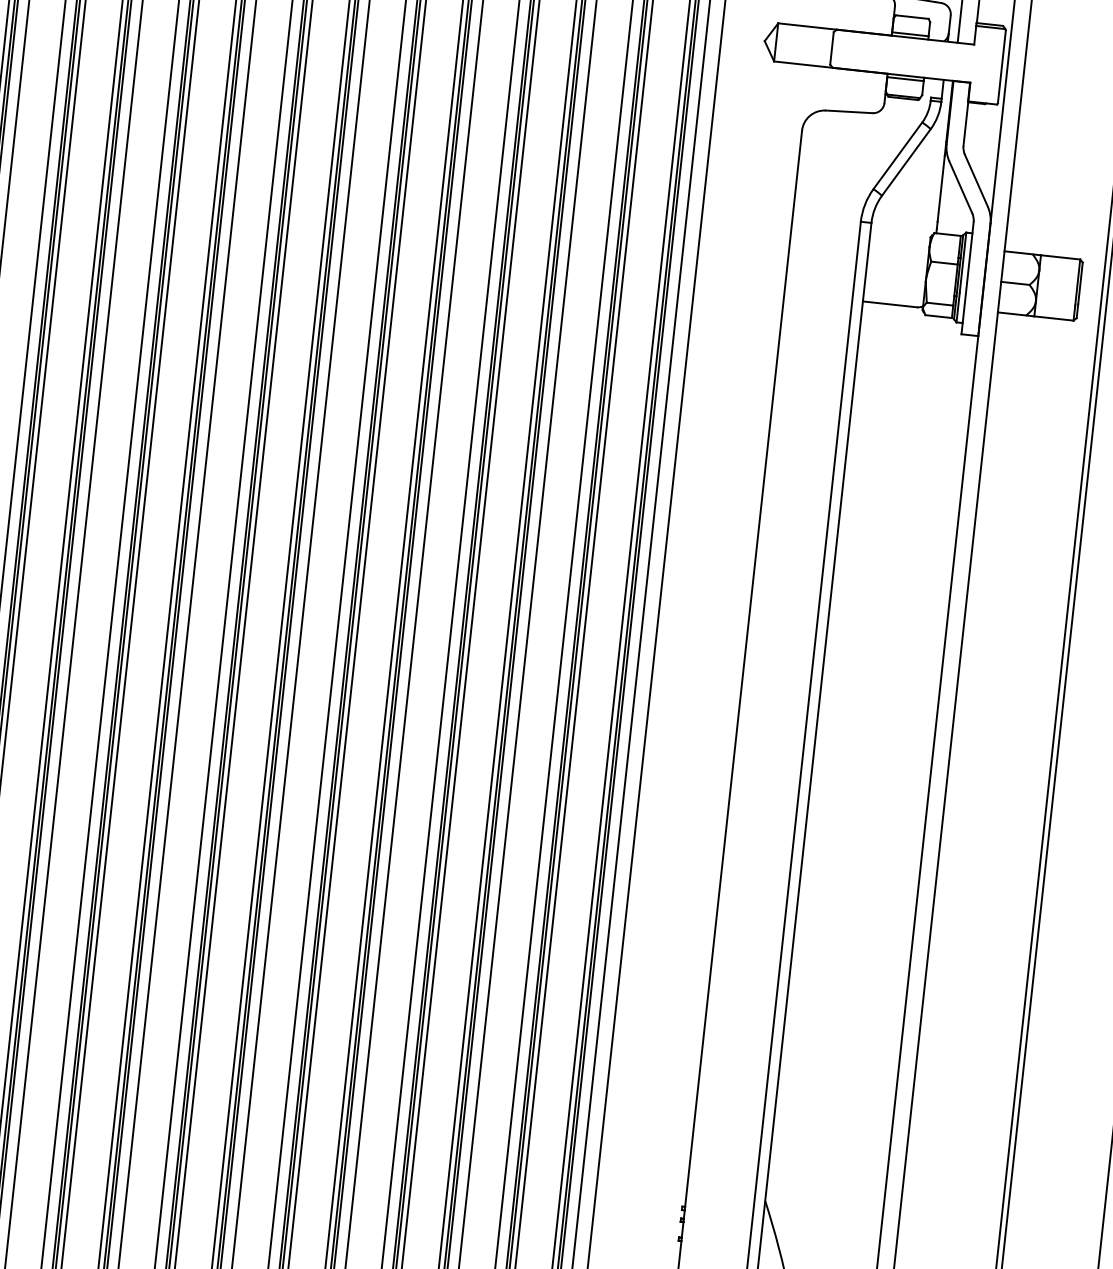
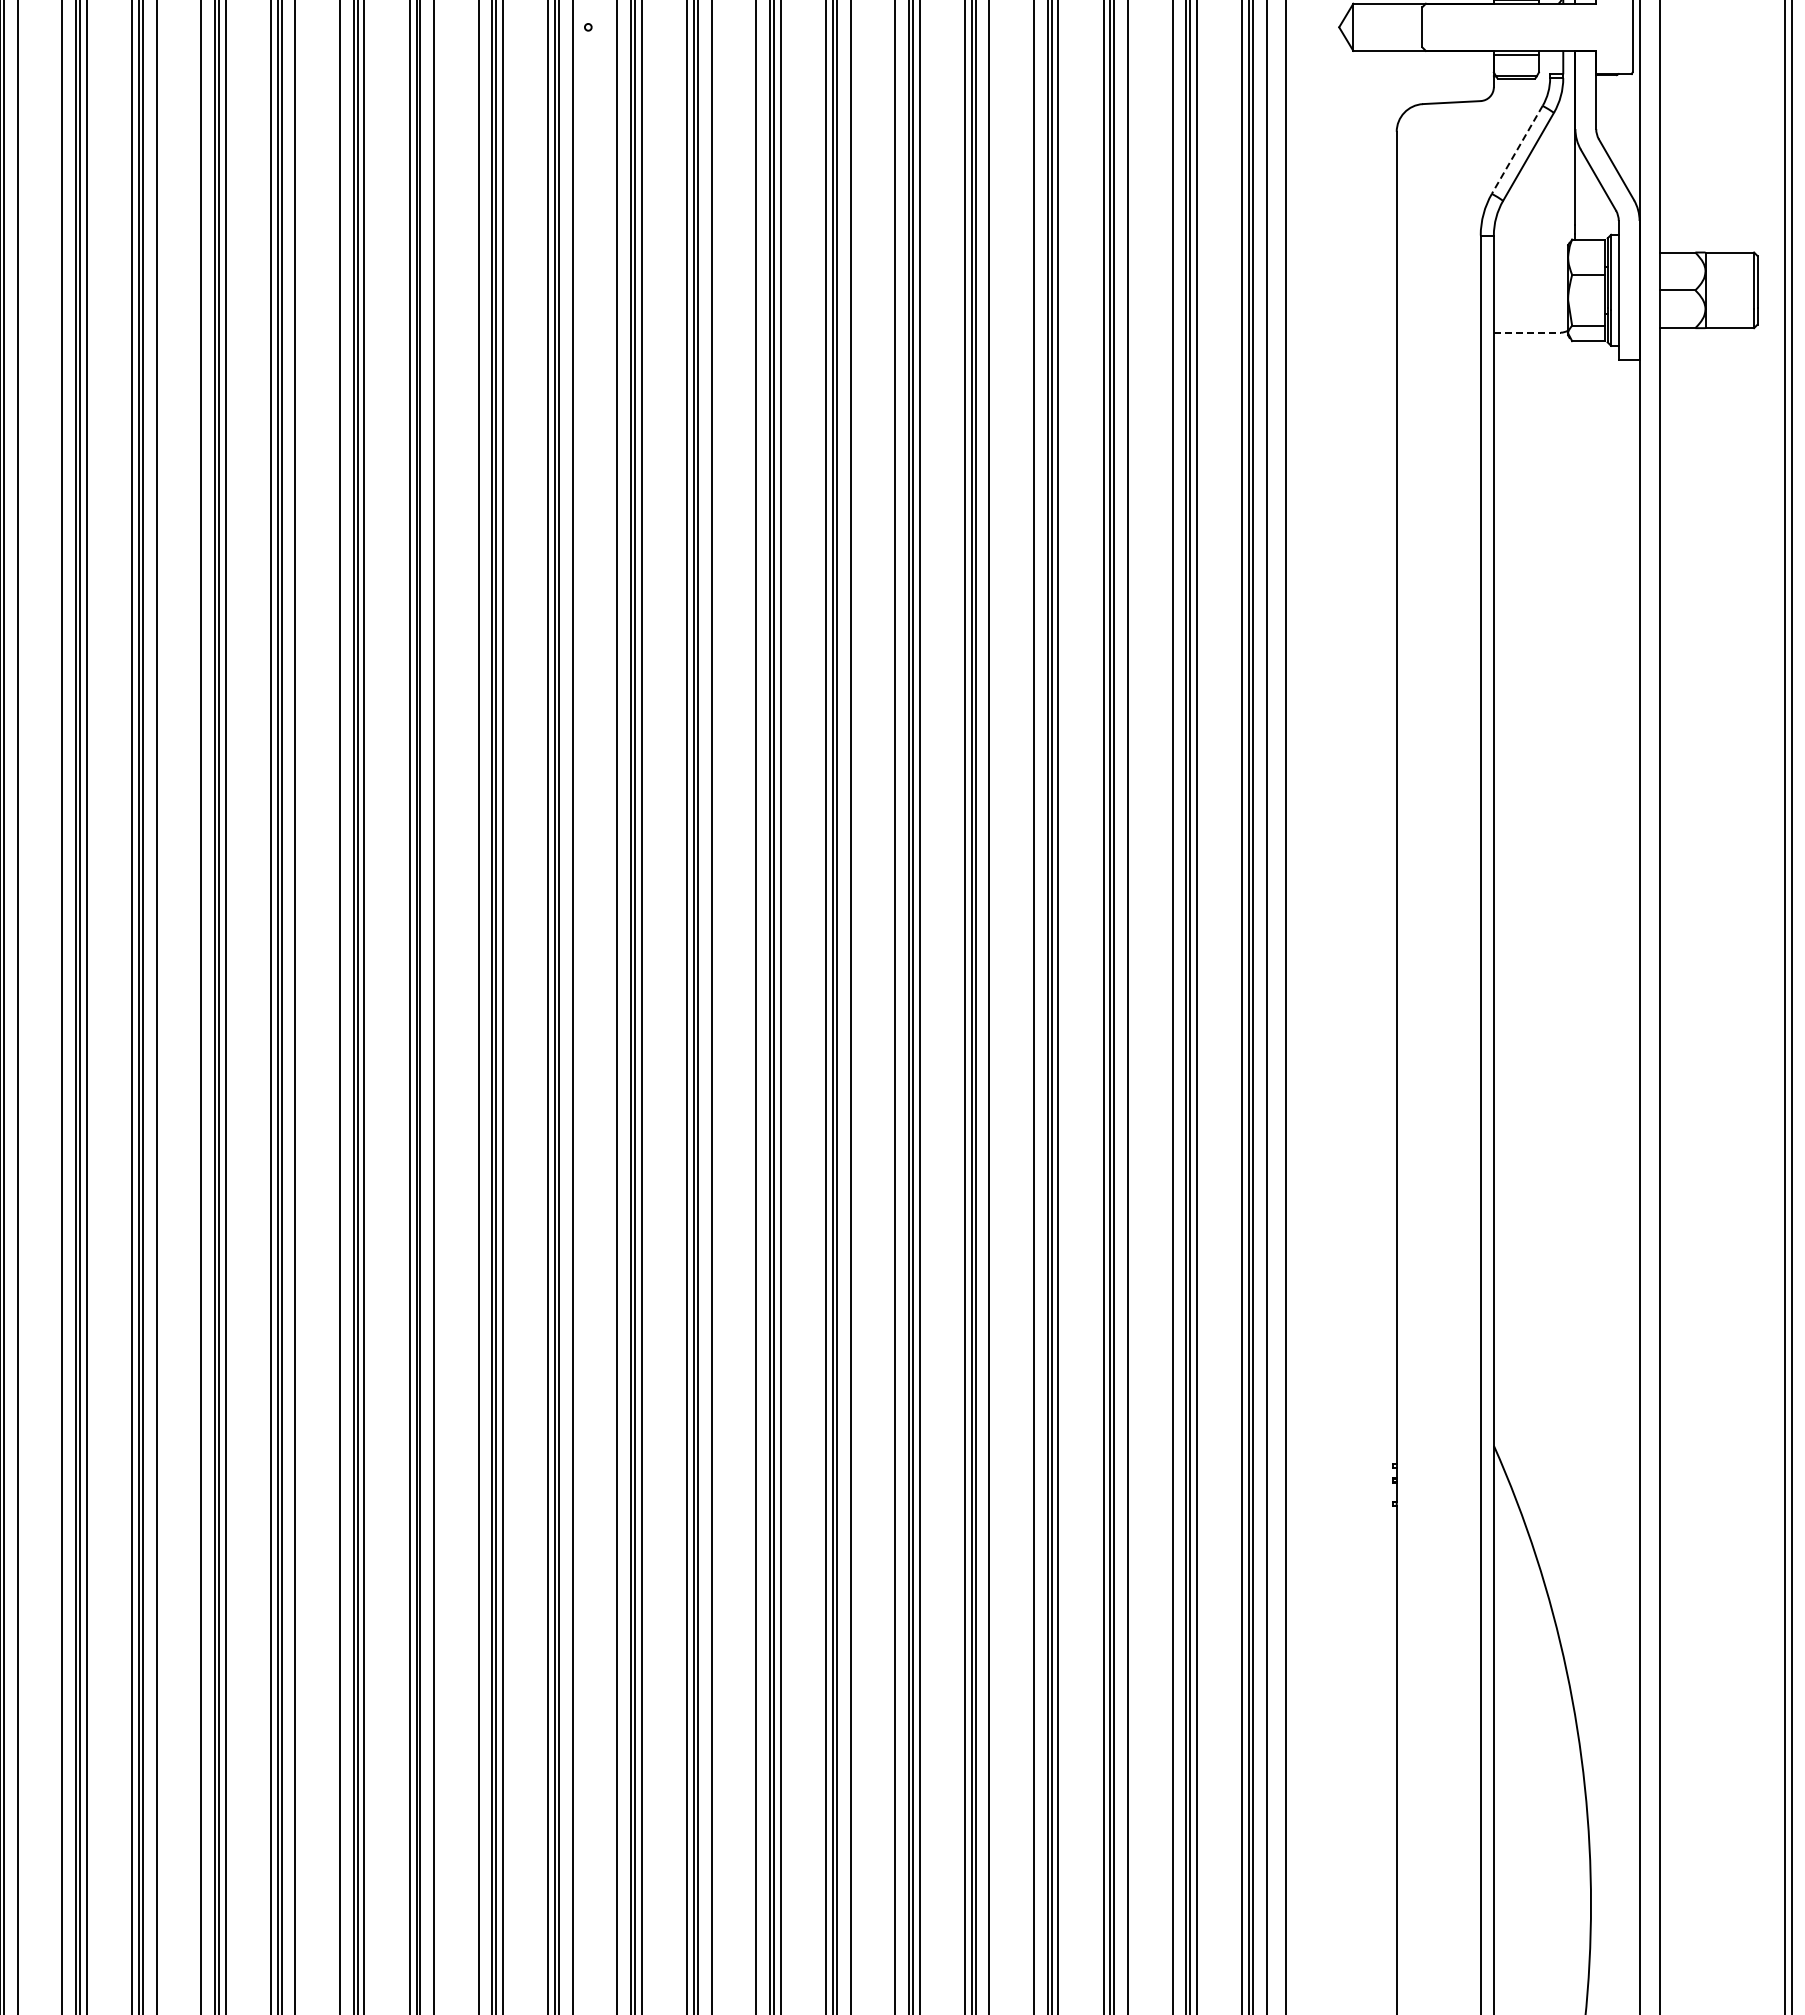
line: (898, 155) -> (1517, 149), solid -> dashed
line: (890, 304) -> (1527, 332), solid -> dashed

